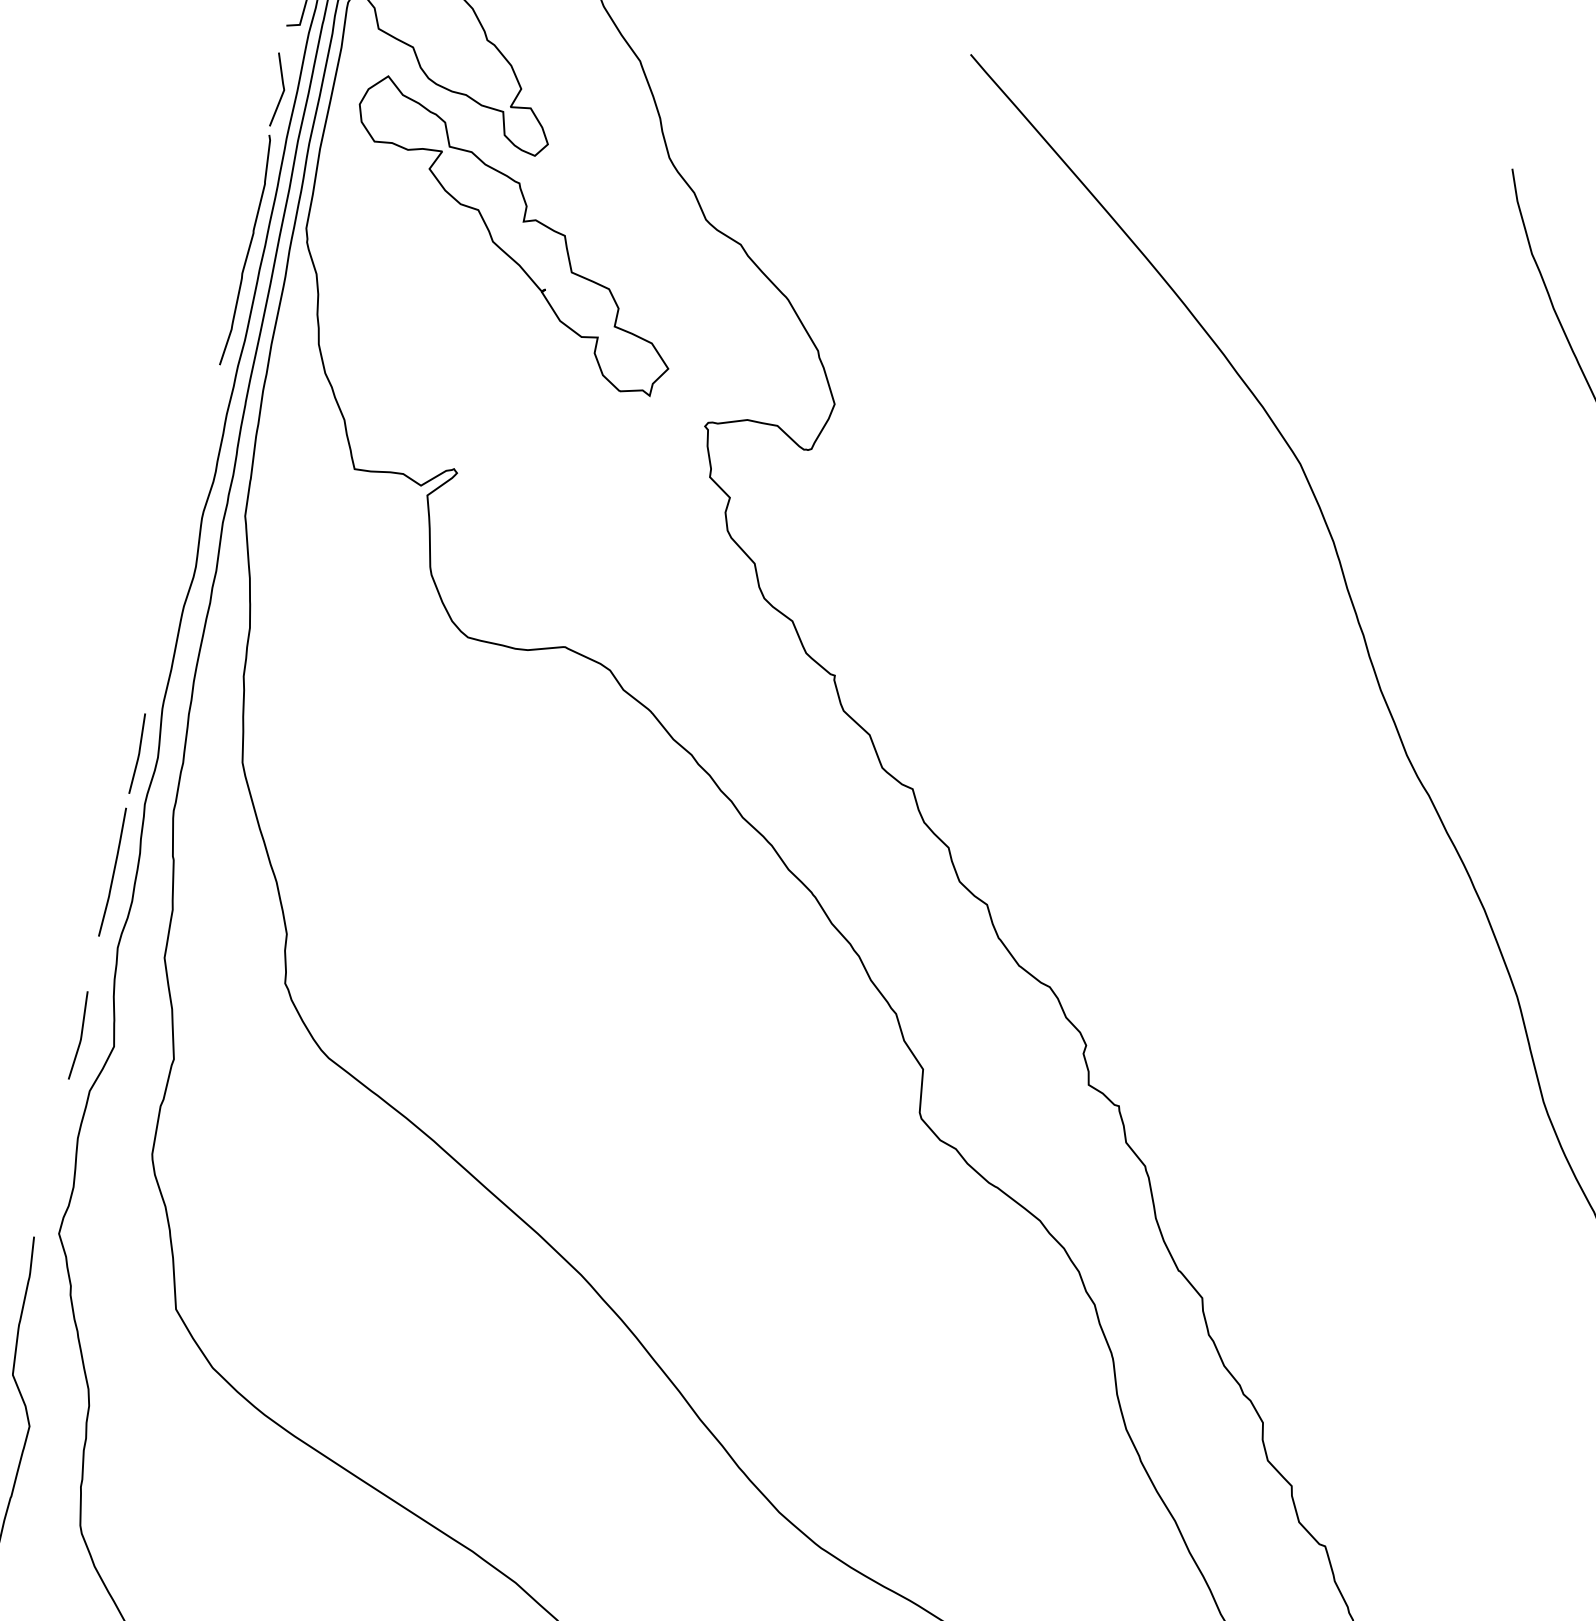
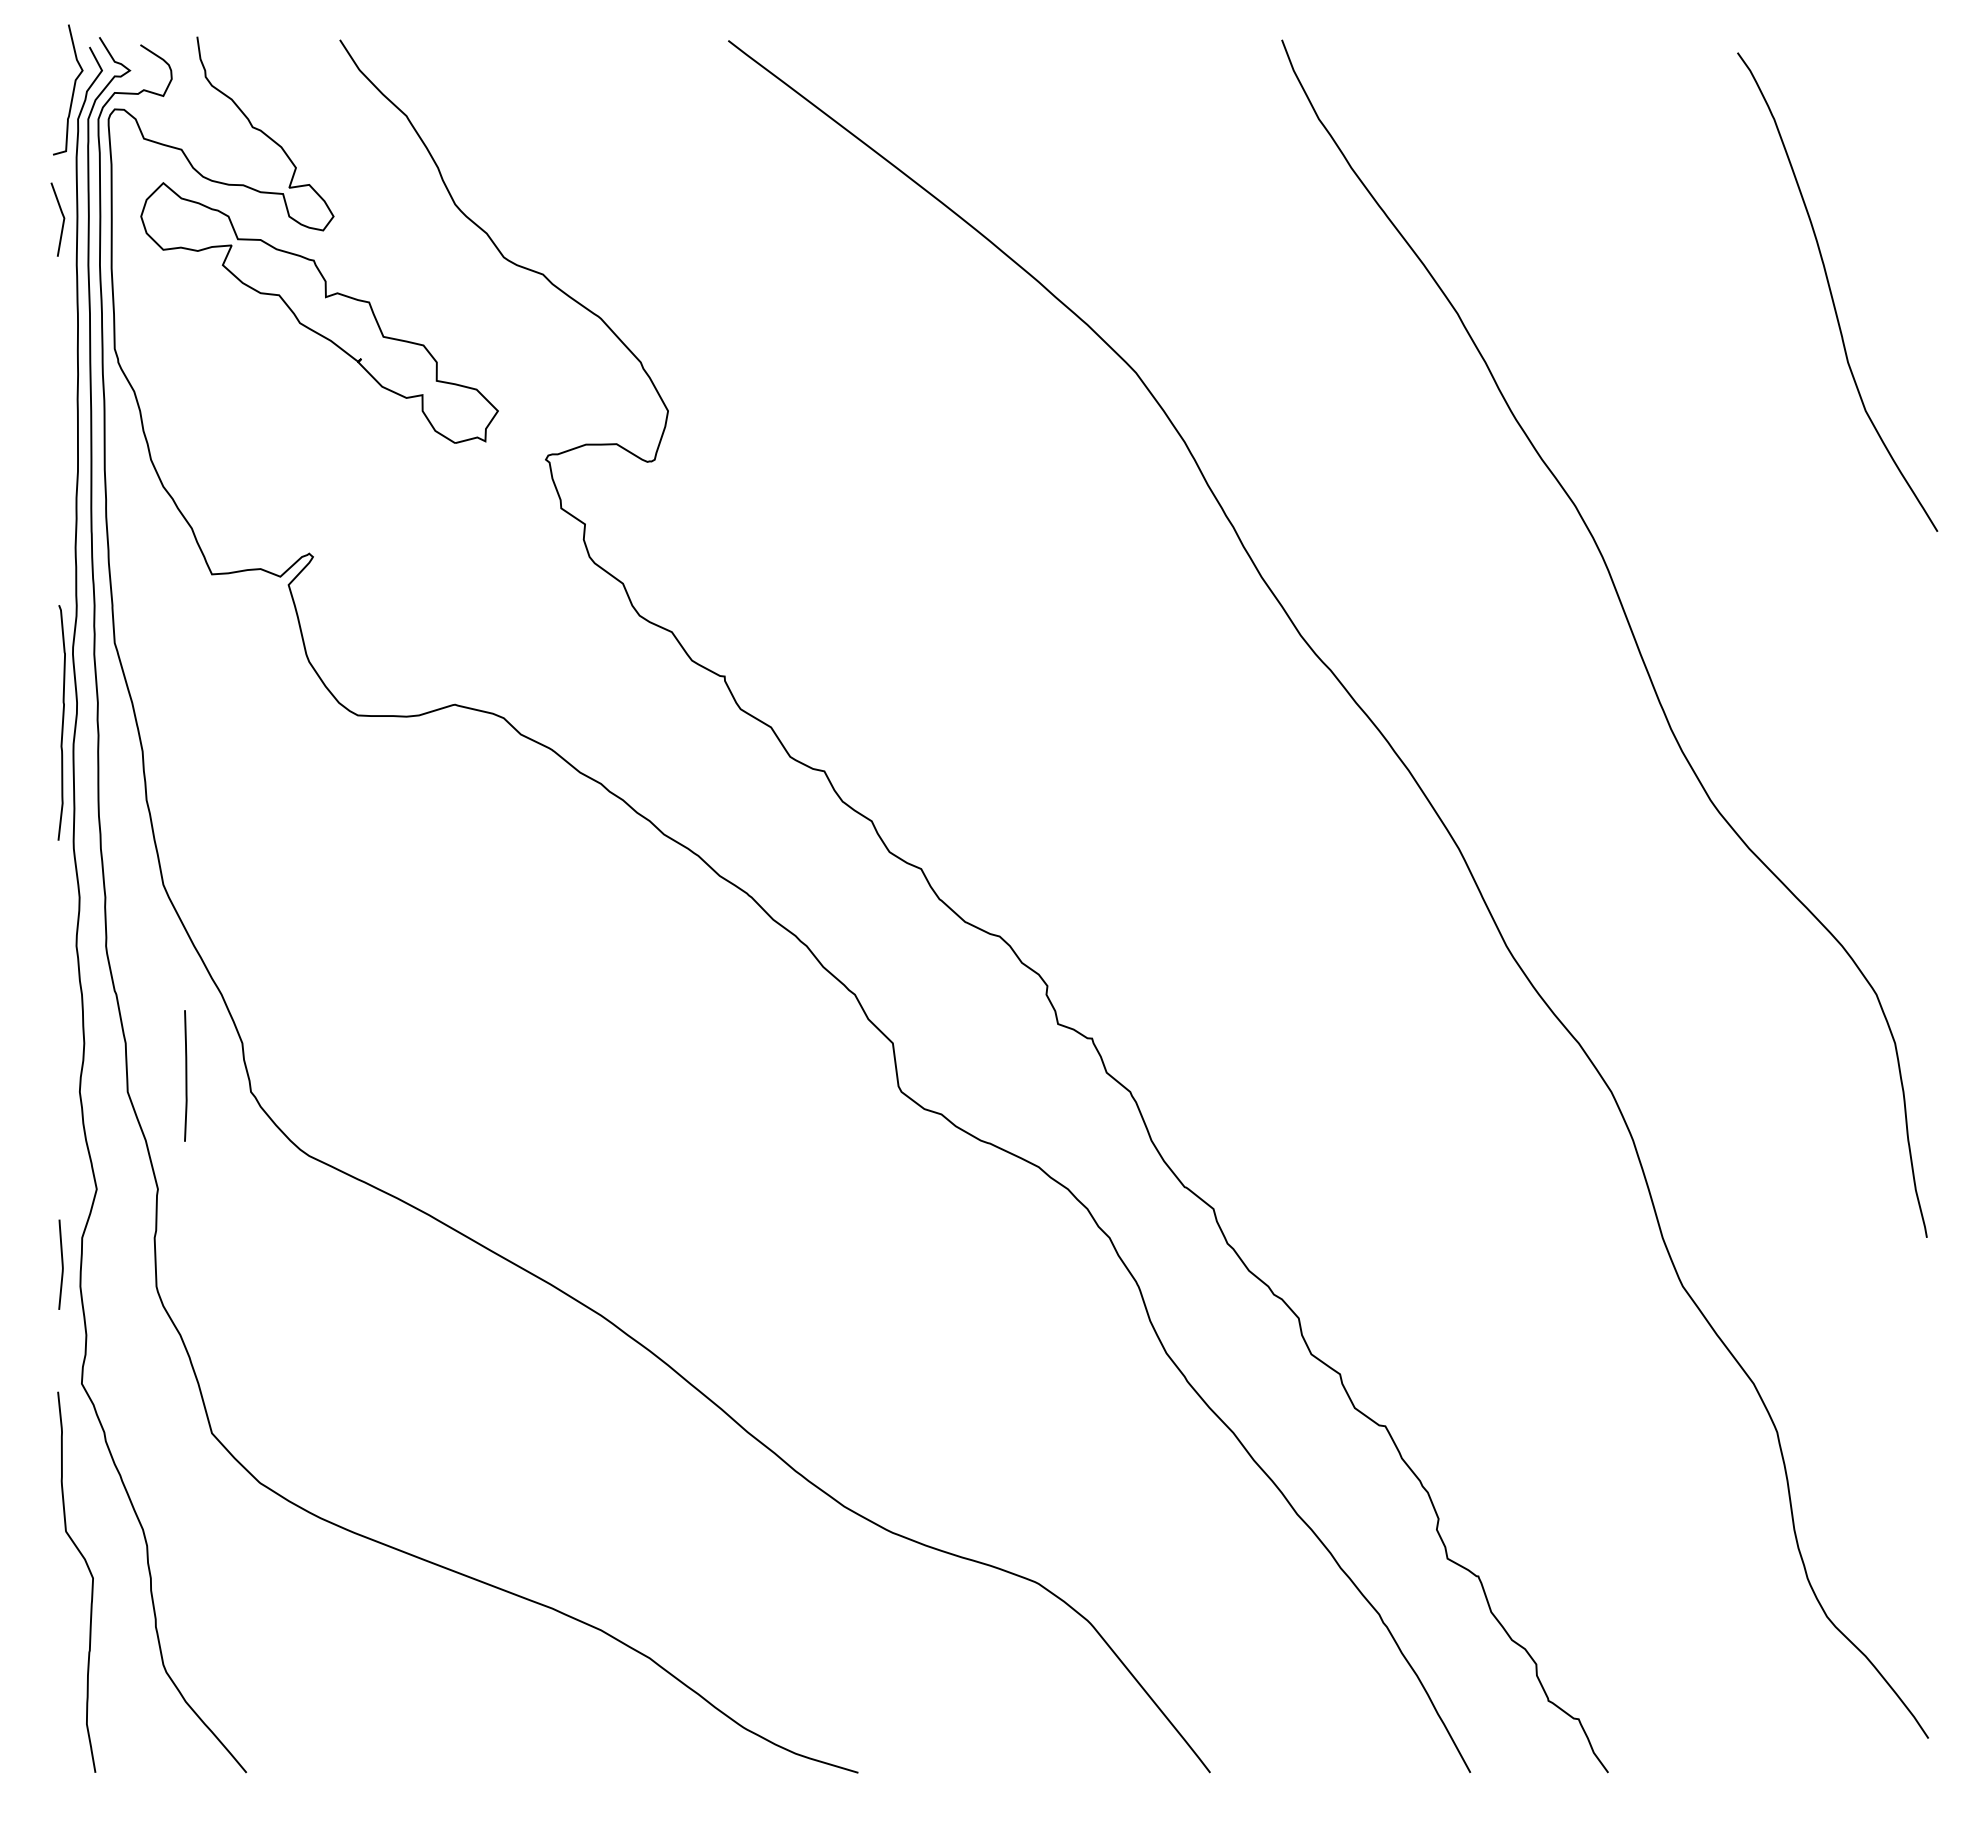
curve: (248, 250) -> (62, 722), moved
line: (138, 753) -> (59, 897), removed
line: (113, 871) -> (185, 1075), moved
curve: (80, 1035) -> (61, 1264), moved

